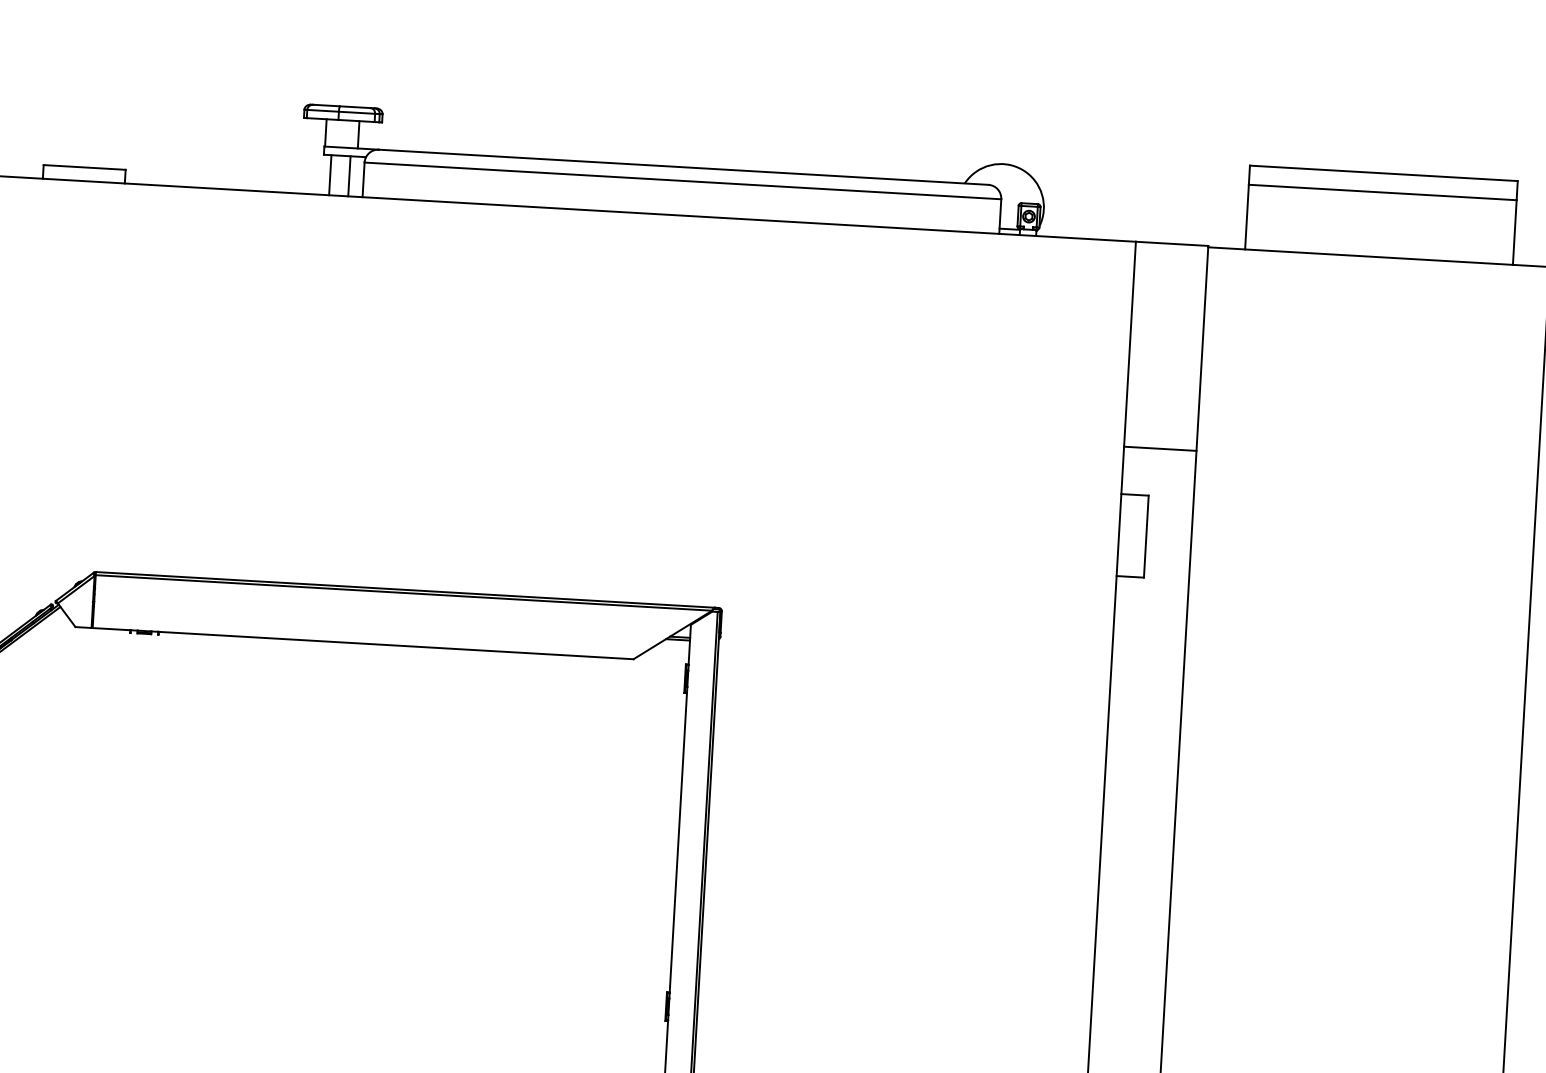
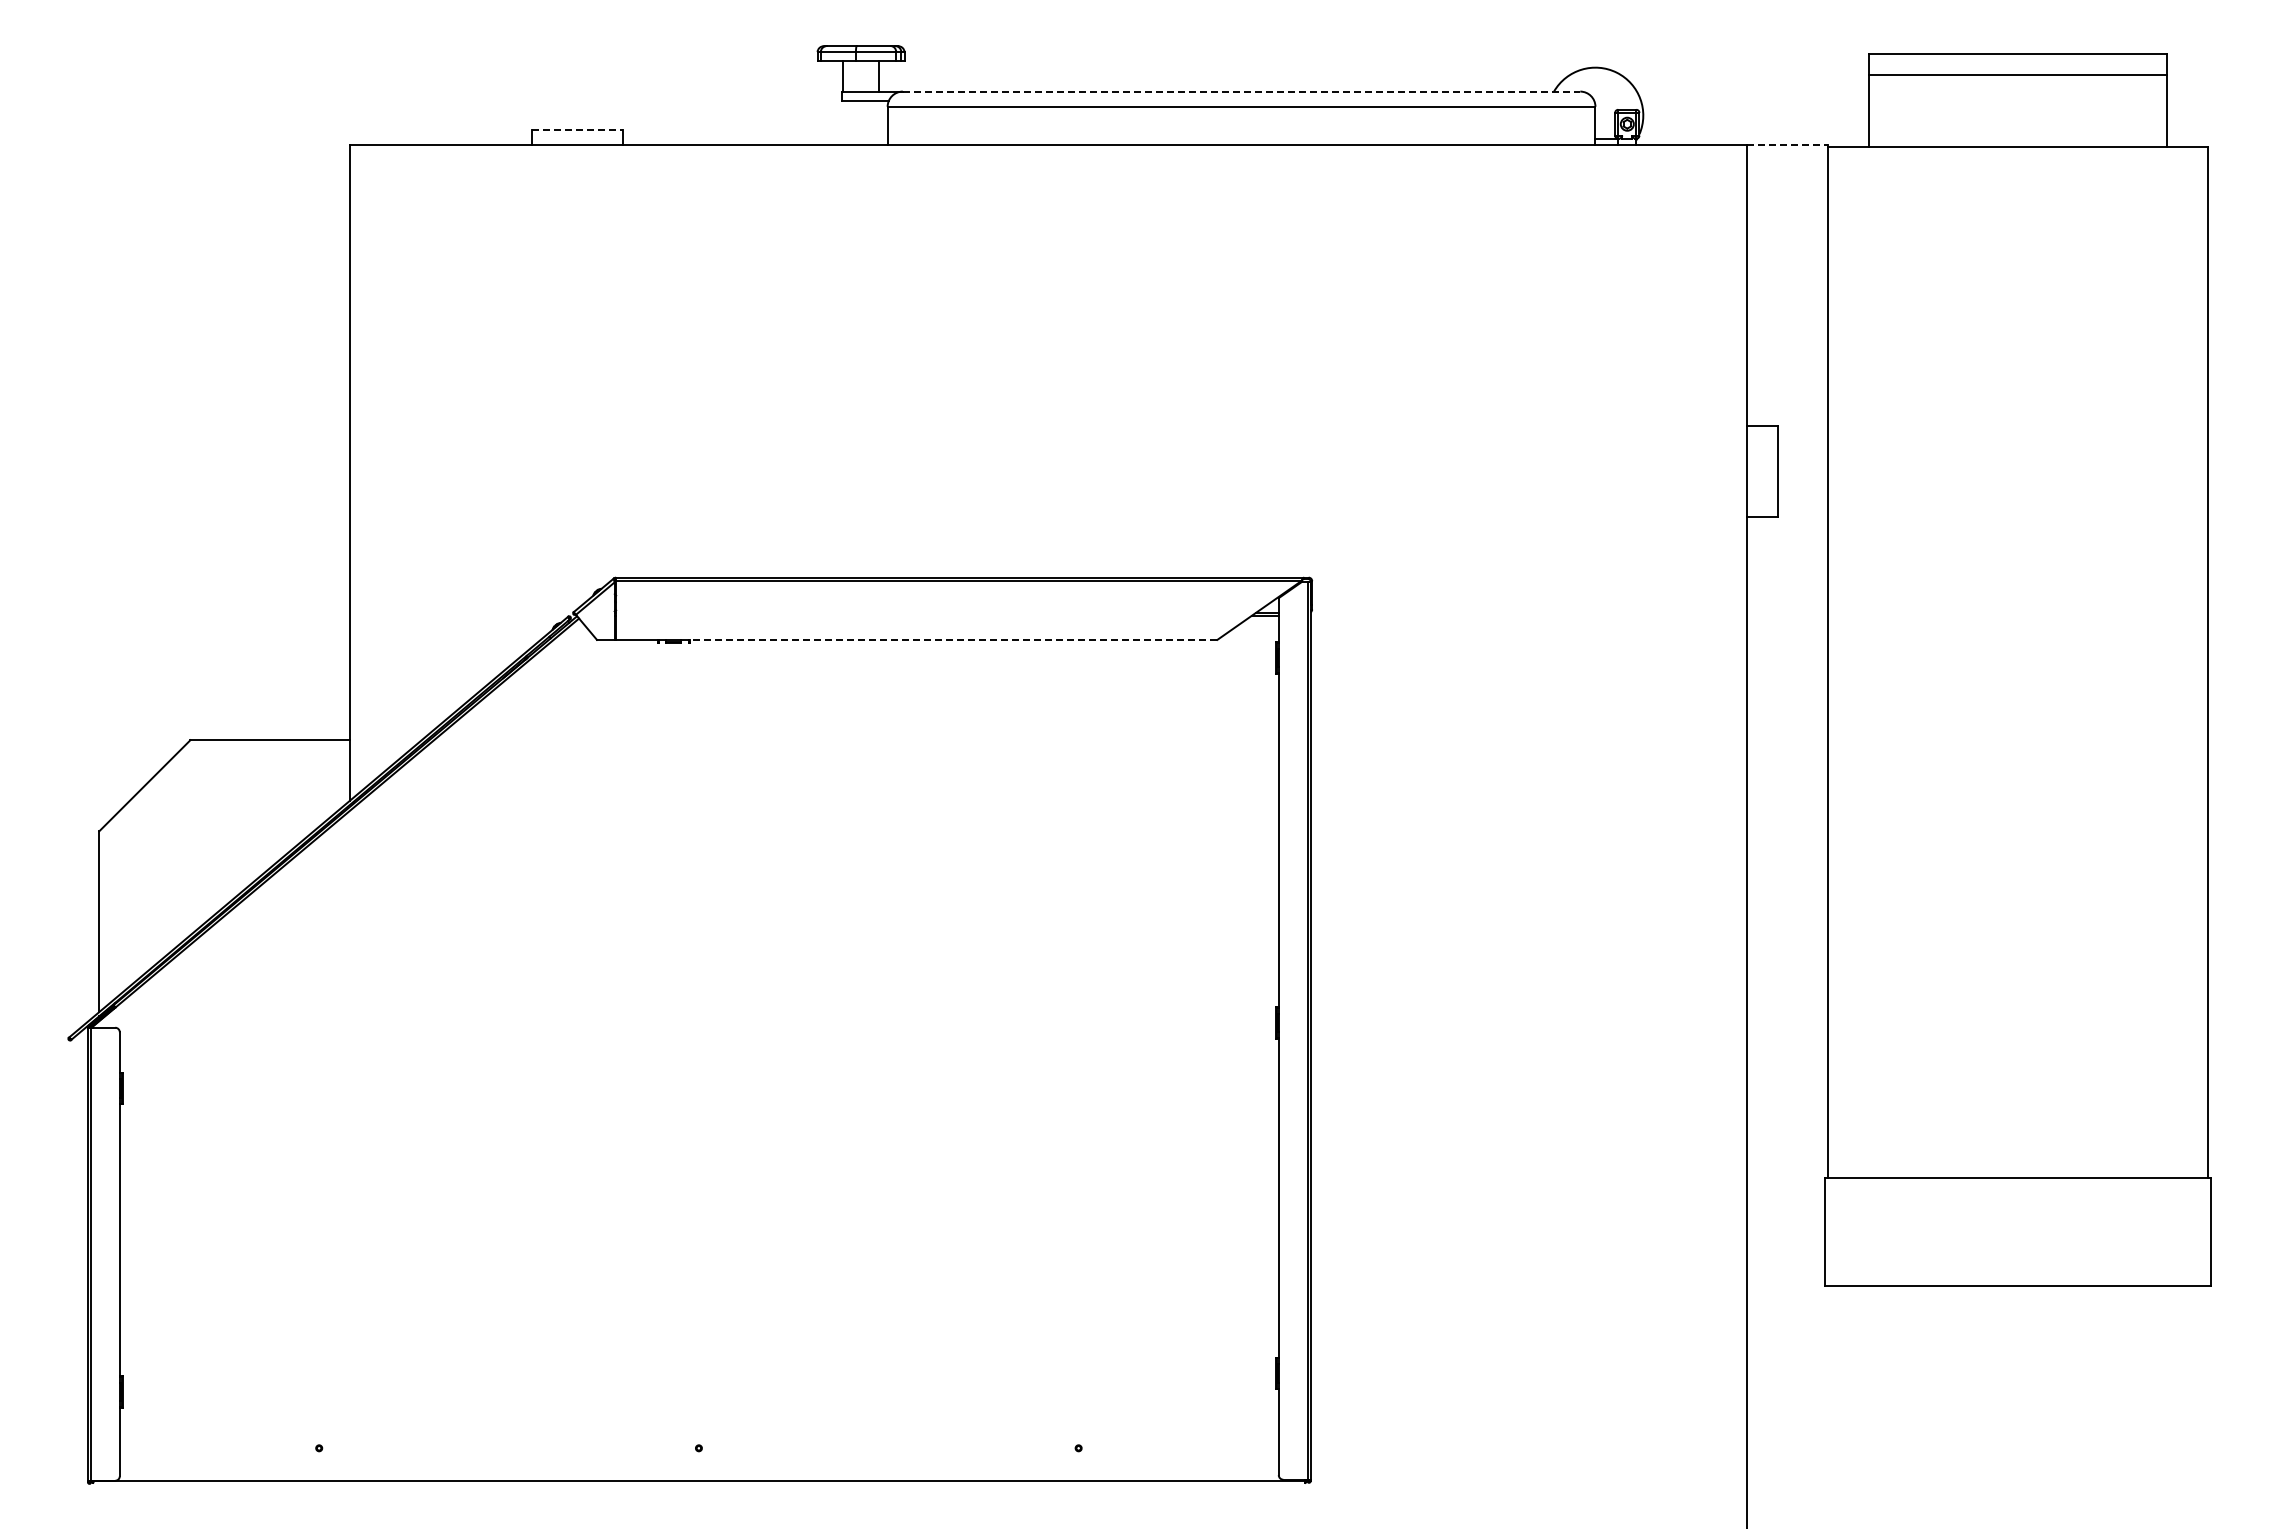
line: (84, 167) -> (577, 130), solid -> dashed
line: (683, 167) -> (1241, 91), solid -> dashed
line: (330, 174) -> (850, 122), removed
line: (349, 175) -> (871, 122), removed
line: (1172, 244) -> (1788, 145), solid -> dashed
line: (1160, 449) -> (1787, 373), removed
line: (395, 645) -> (952, 639), solid -> dashed

